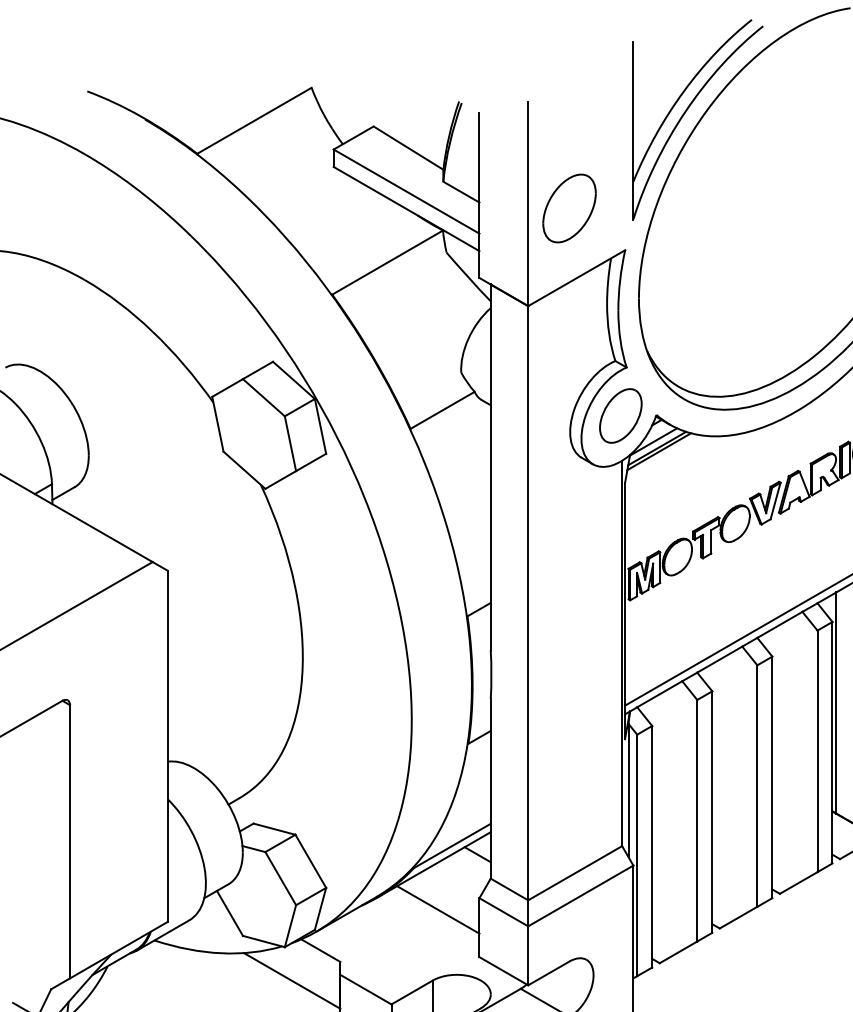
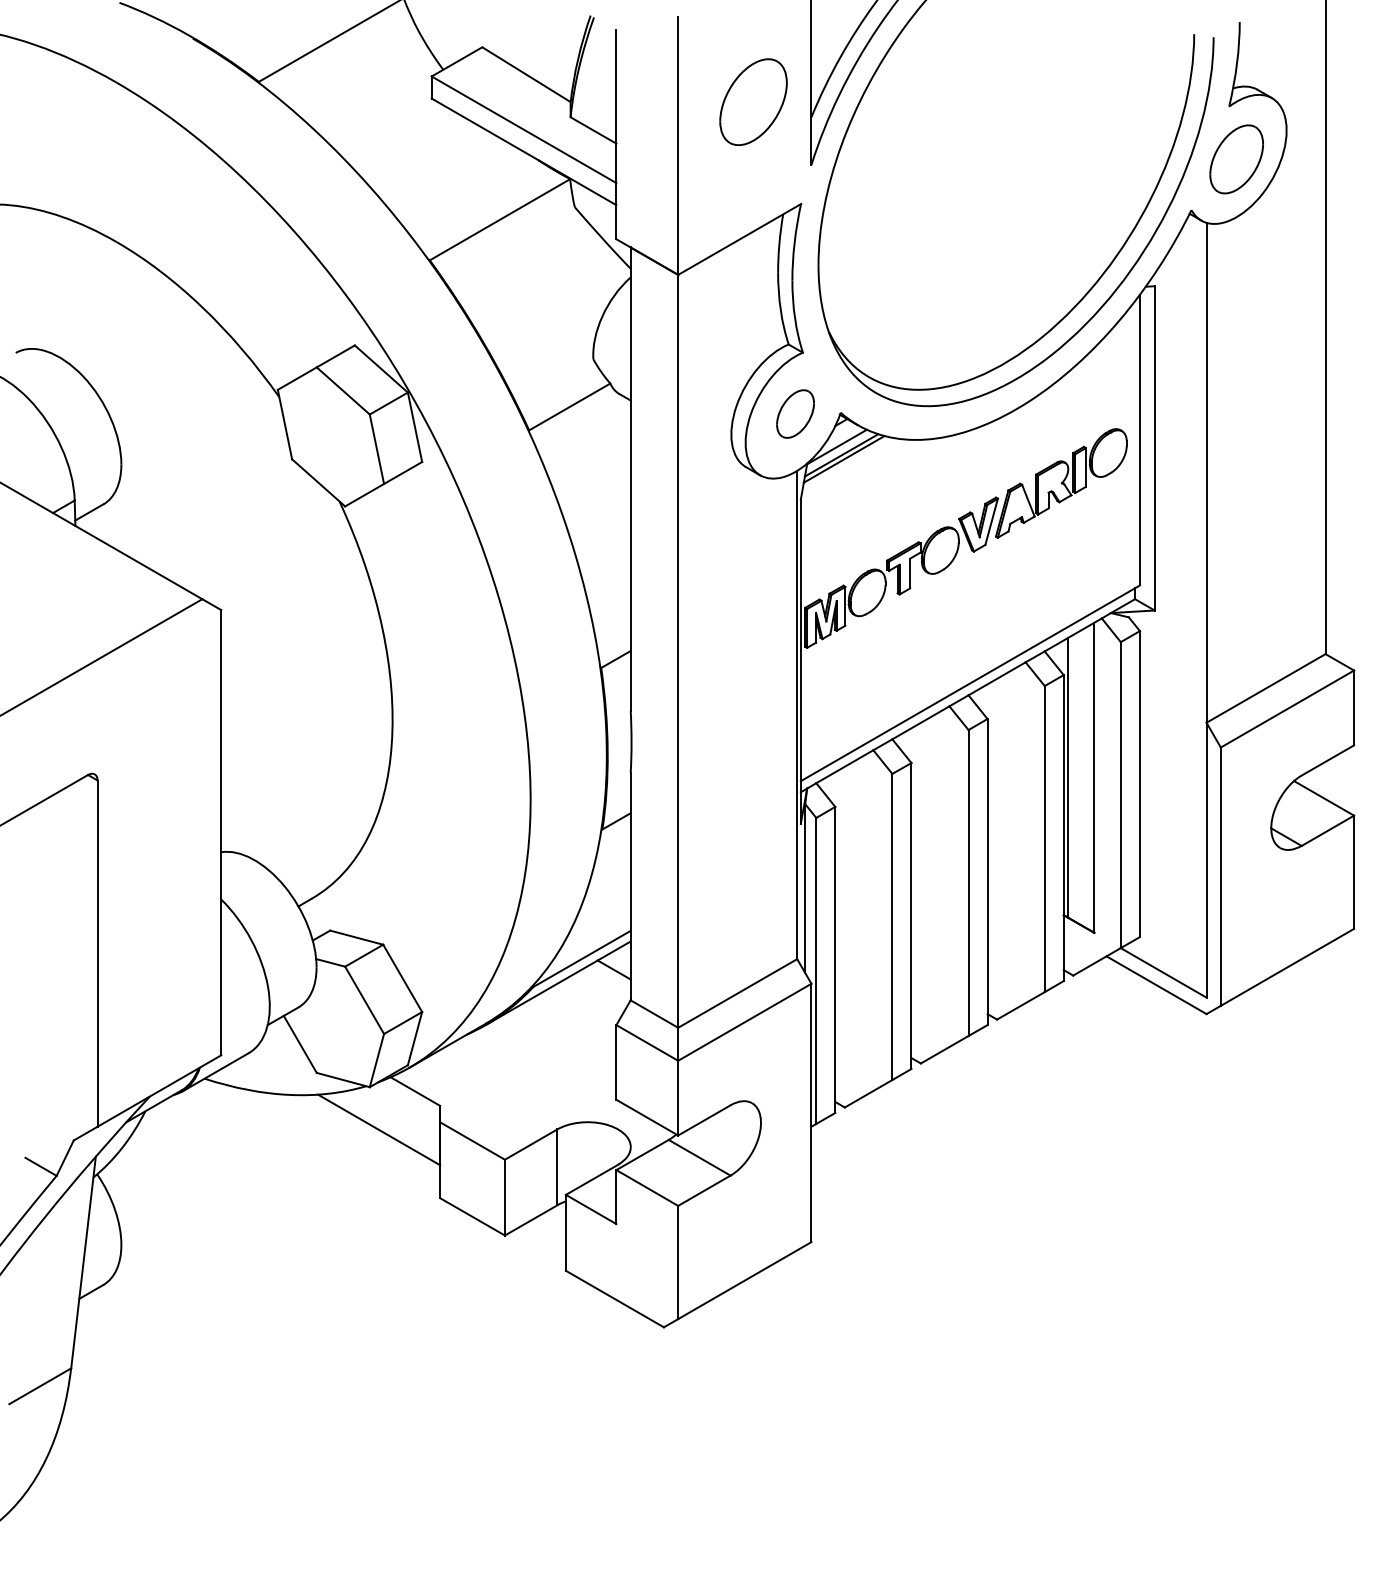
part: (569, 208) -> (753, 102), moved
part: (620, 415) -> (795, 413), size x0.7
line: (438, 909) -> (564, 1039), removed

